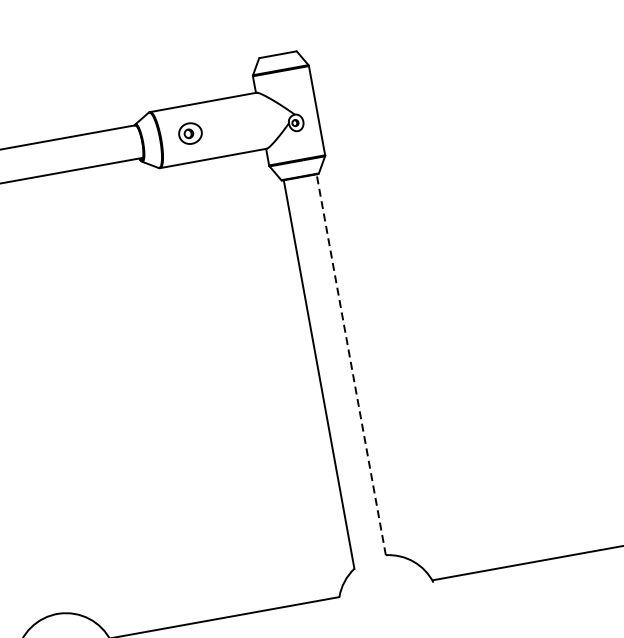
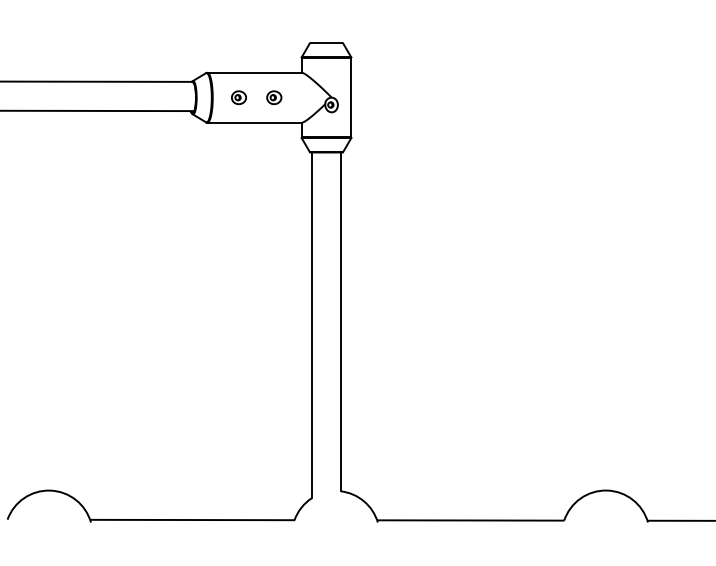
part: (230, 126) -> (274, 97), added
part: (191, 133) -> (239, 97), size x0.71
line: (351, 364) -> (341, 321), dashed -> solid

